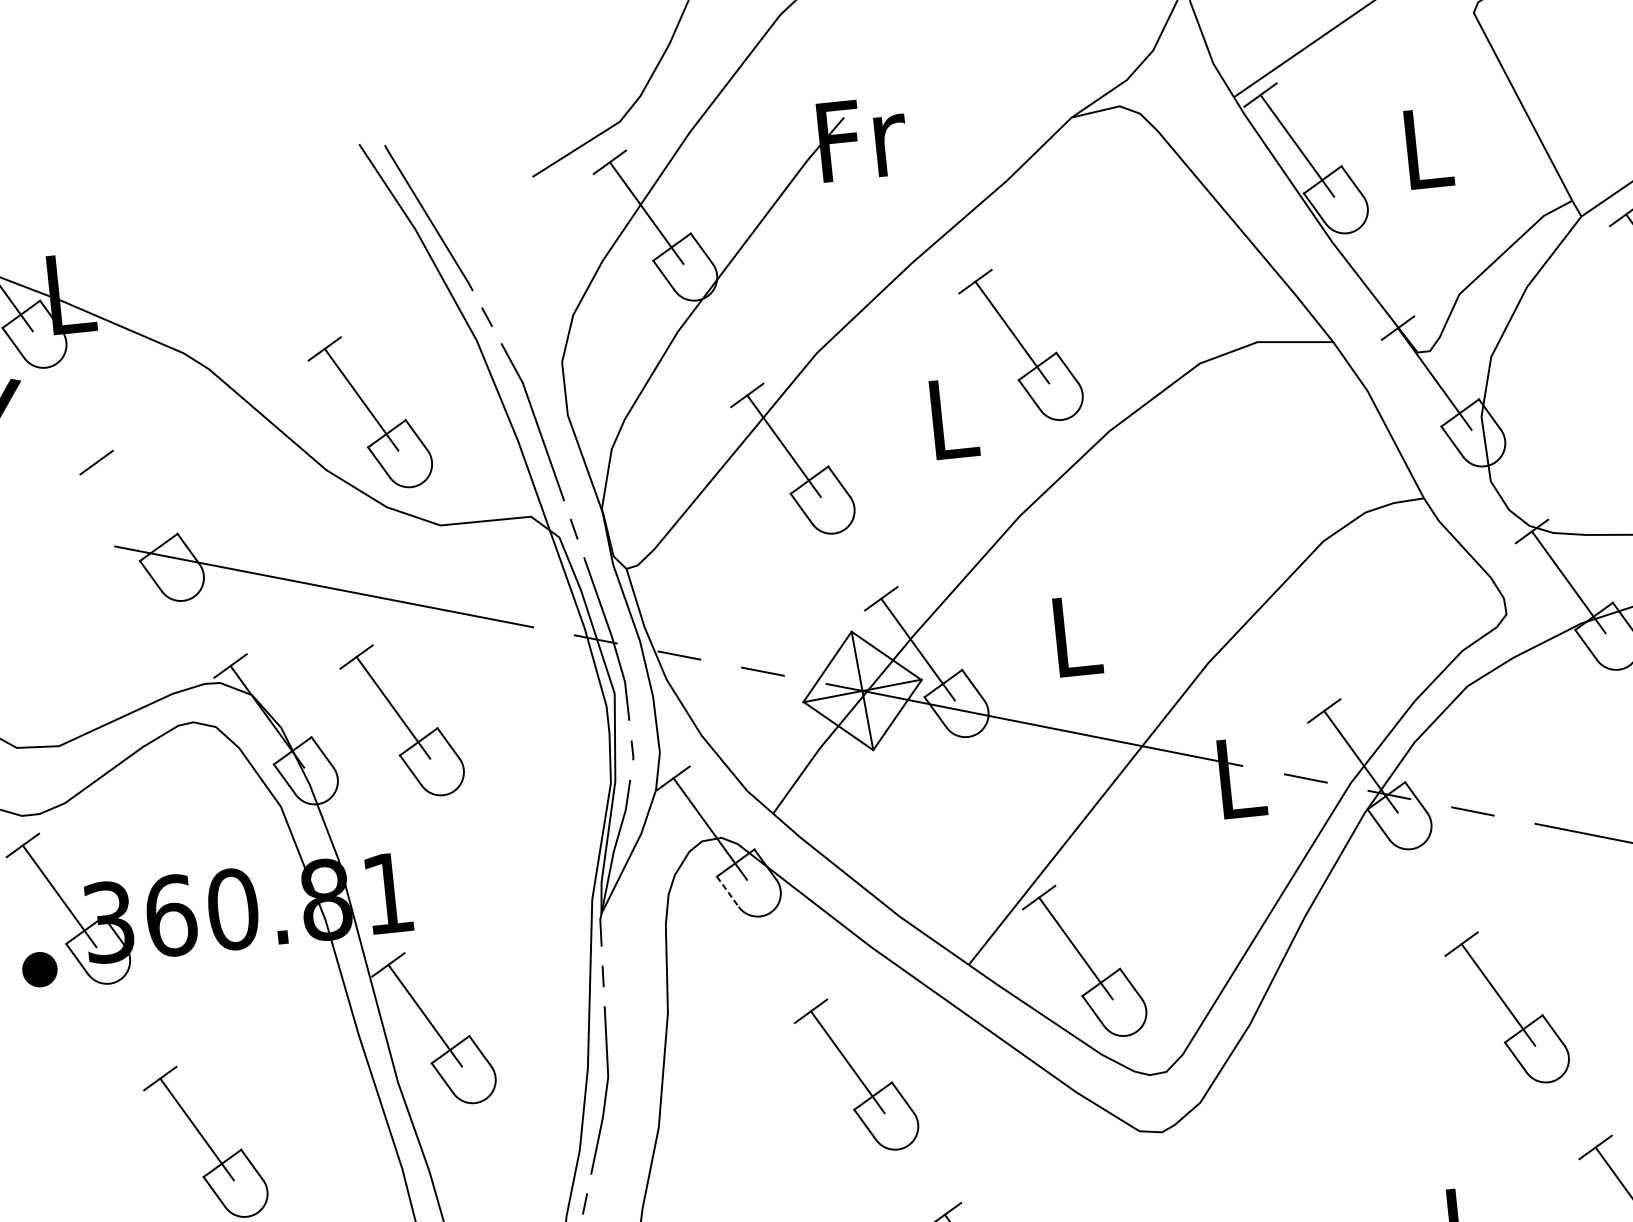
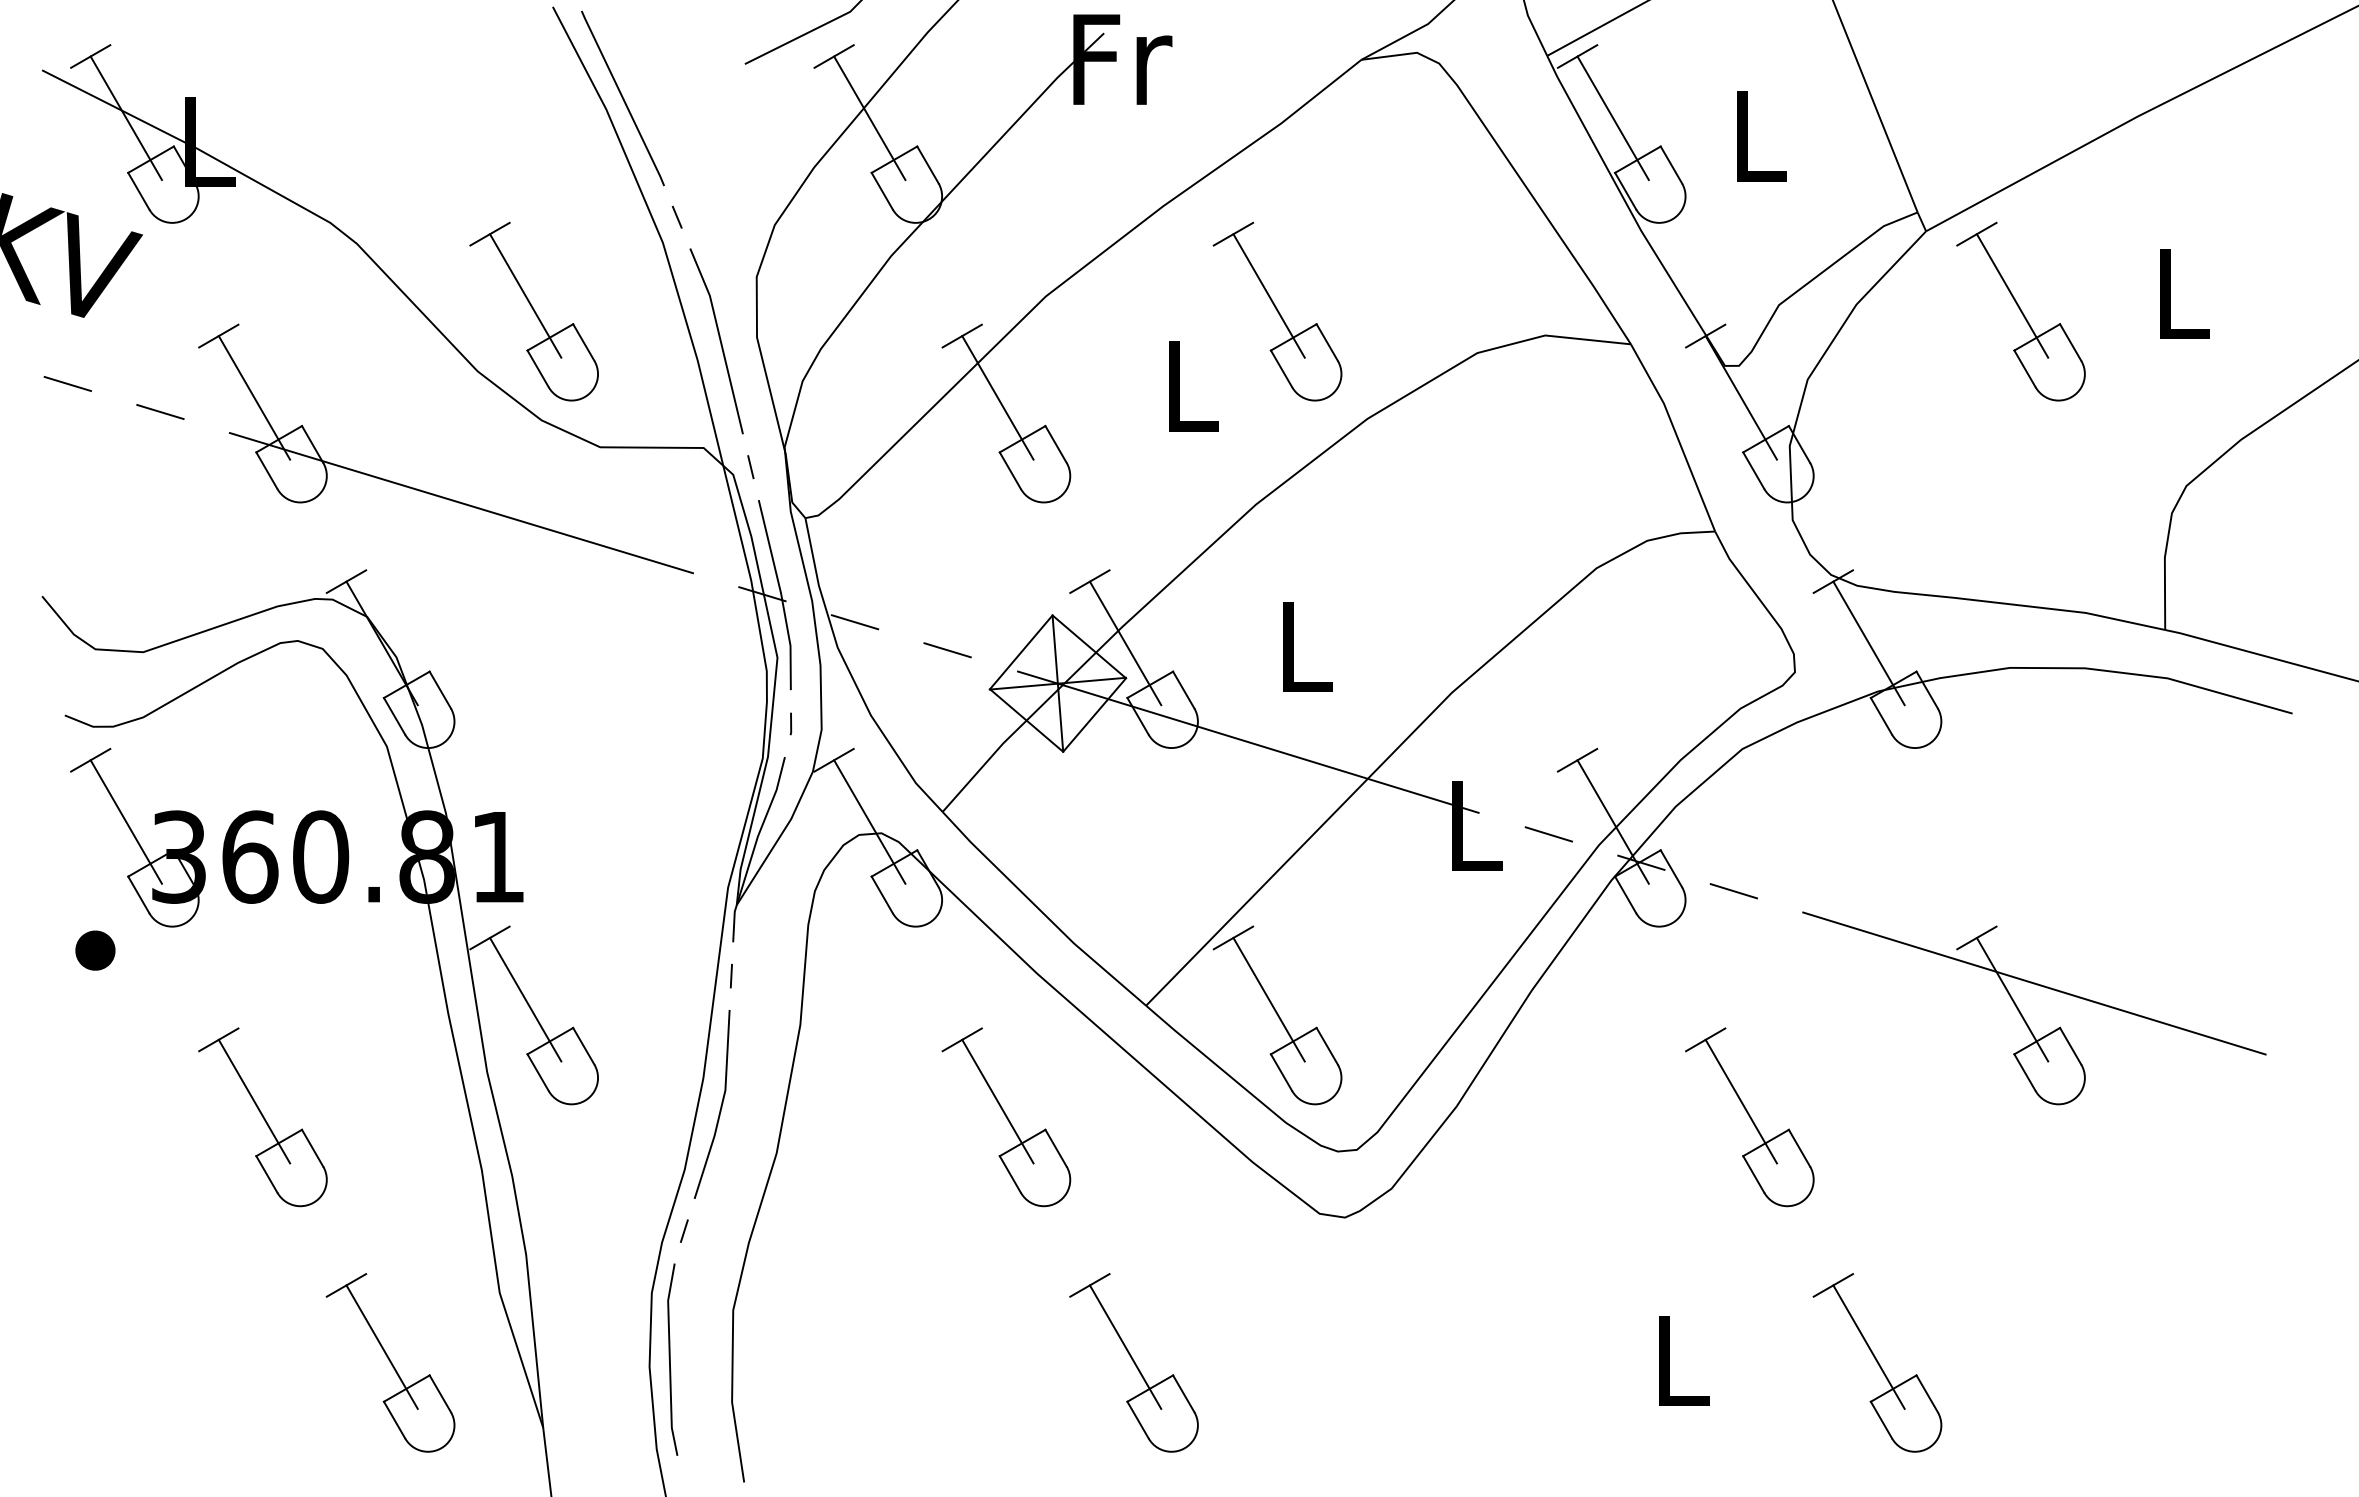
line: (133, 513) -> (254, 397), added
line: (52, 534) -> (160, 412), added
part: (401, 720) -> (533, 663), removed
line: (728, 892) -> (882, 895), dashed -> solid
part: (39, 969) -> (95, 950), moved

